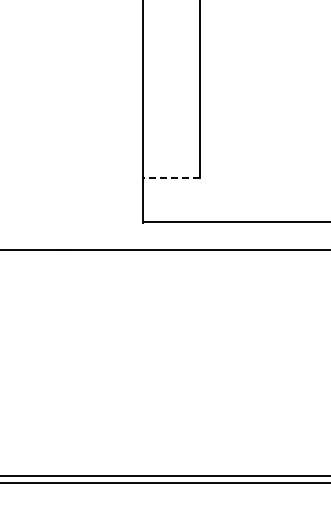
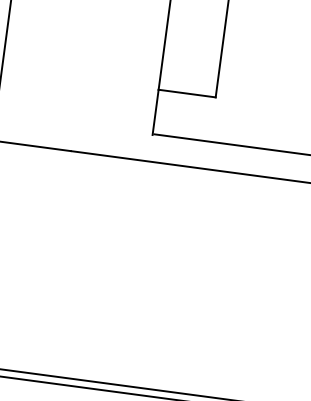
line: (171, 177) -> (187, 93), dashed -> solid

